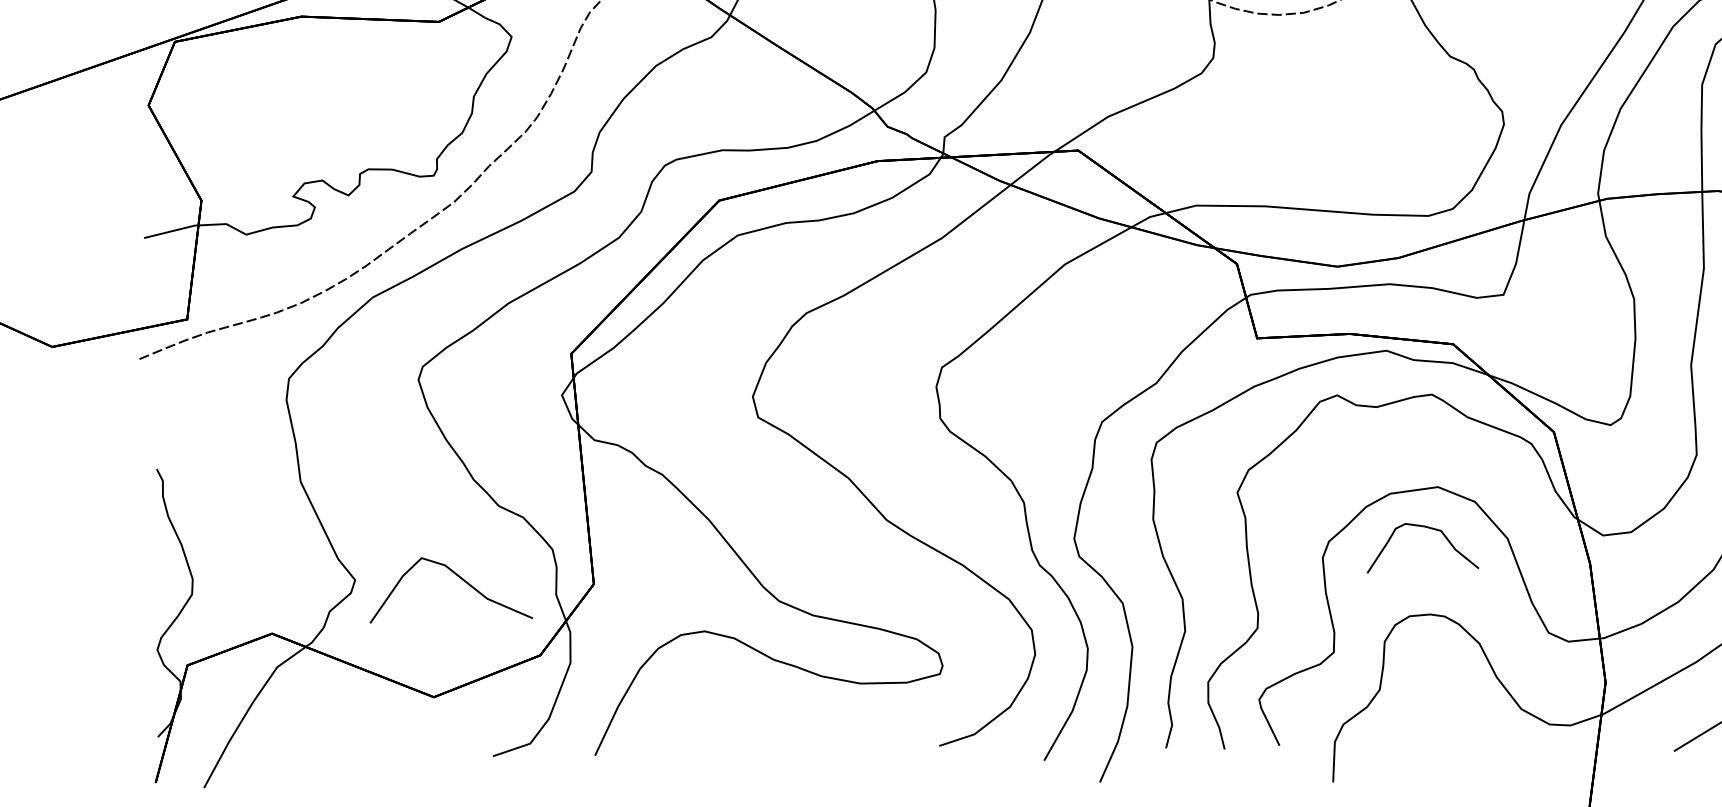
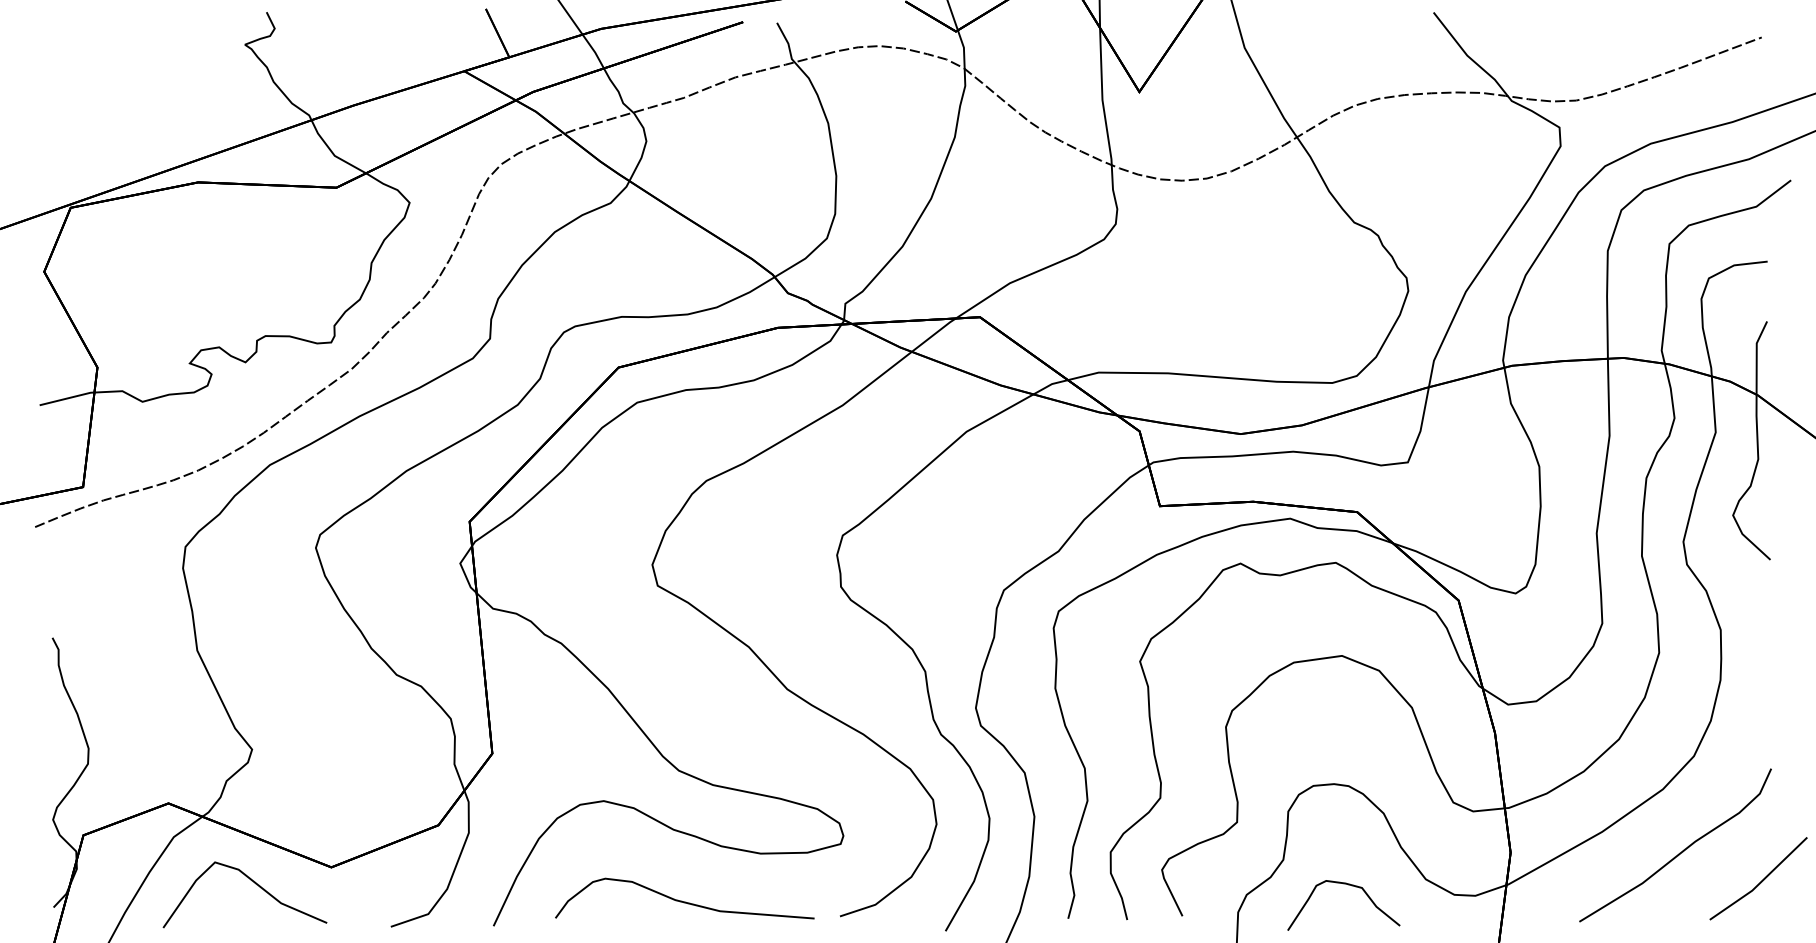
curve: (1427, 528) -> (1348, 885), moved
curve: (457, 577) -> (251, 881), moved
curve: (784, 731) -> (684, 901), added

